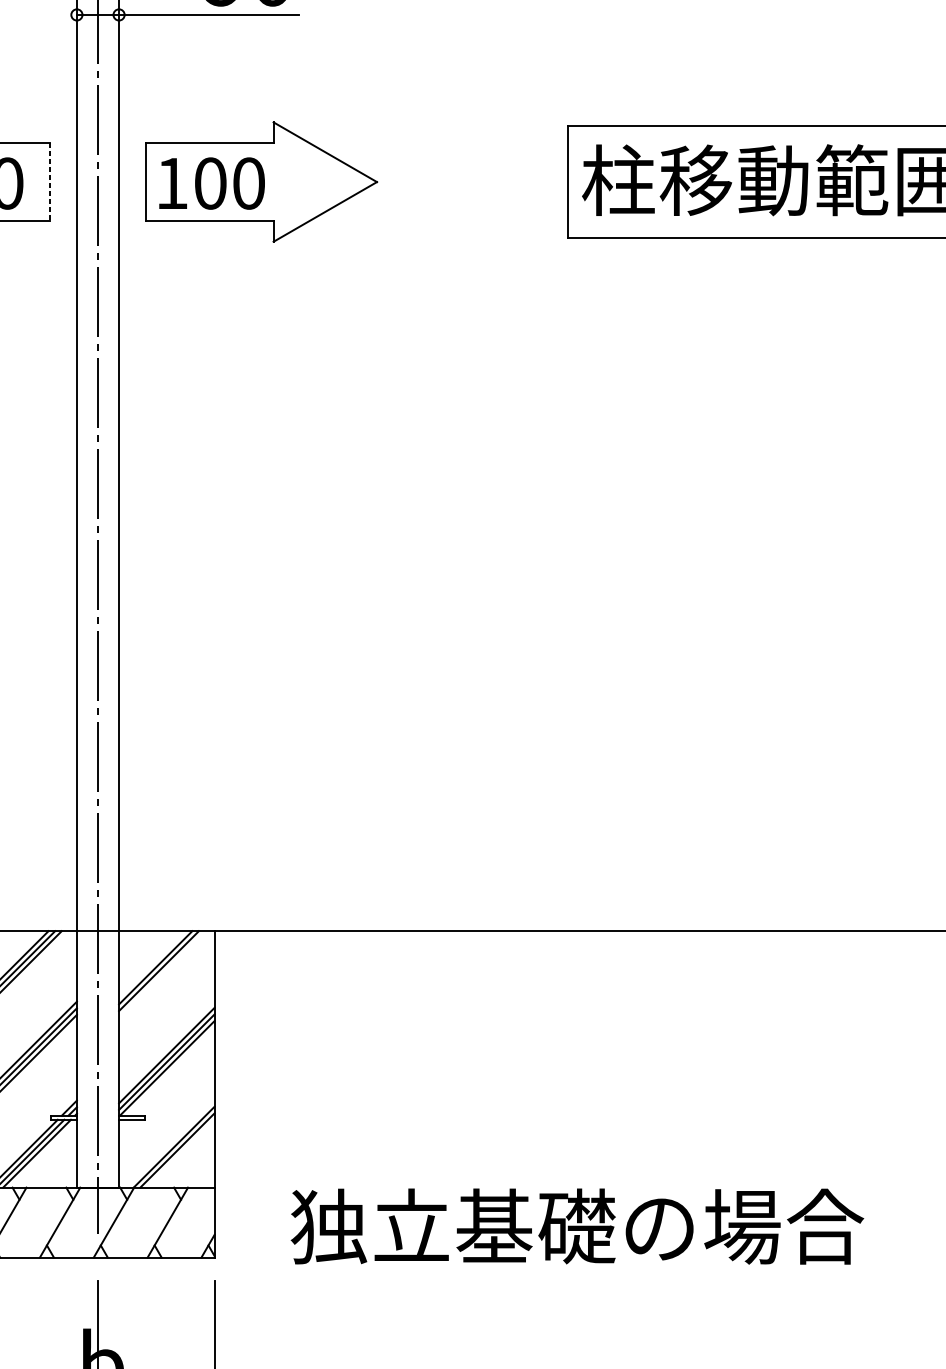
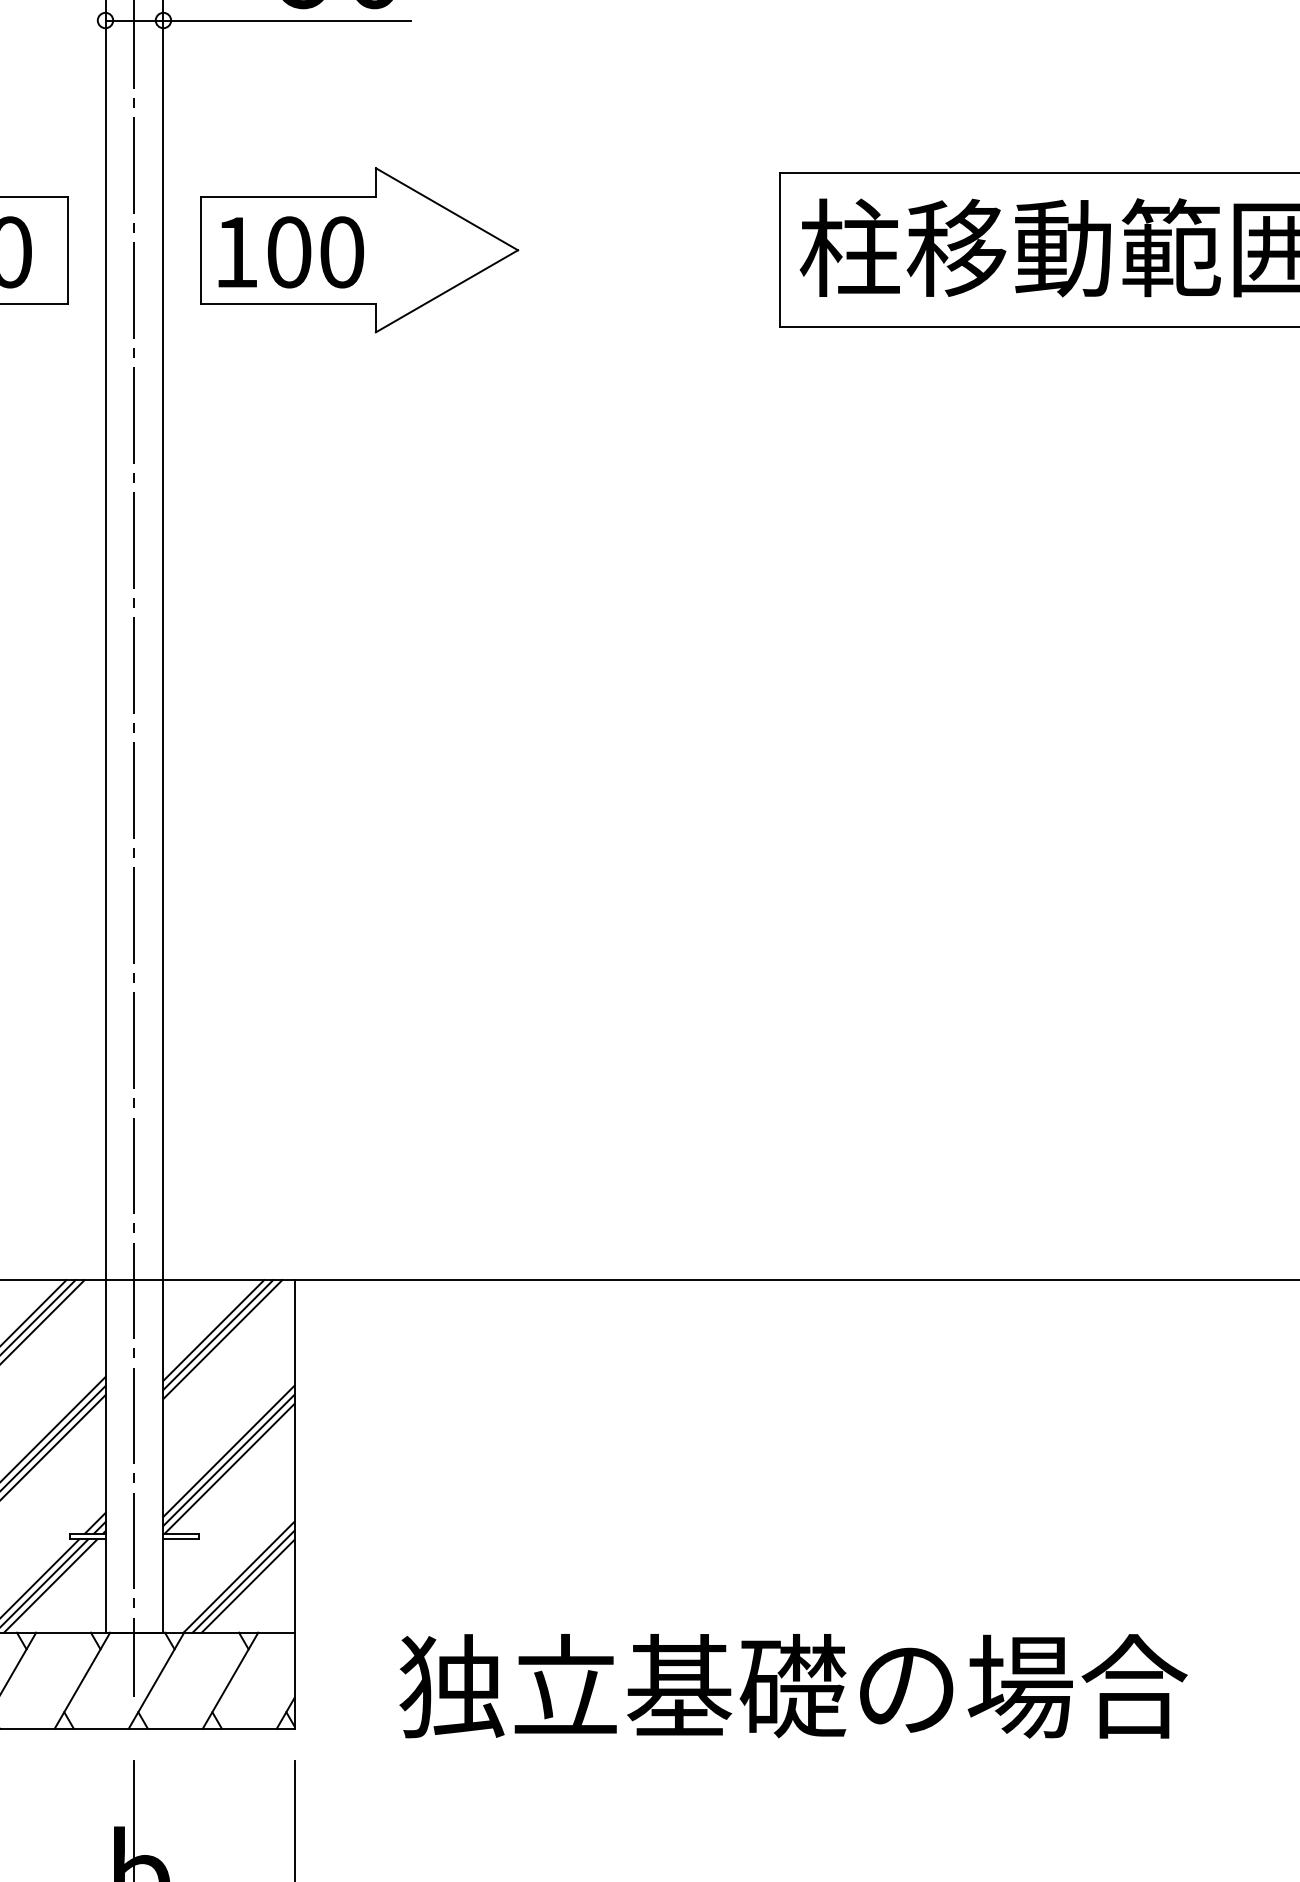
line: (50, 182) -> (68, 250), dashed -> solid
line: (162, 974) -> (222, 1339), added
line: (180, 1153) -> (247, 1585), added

